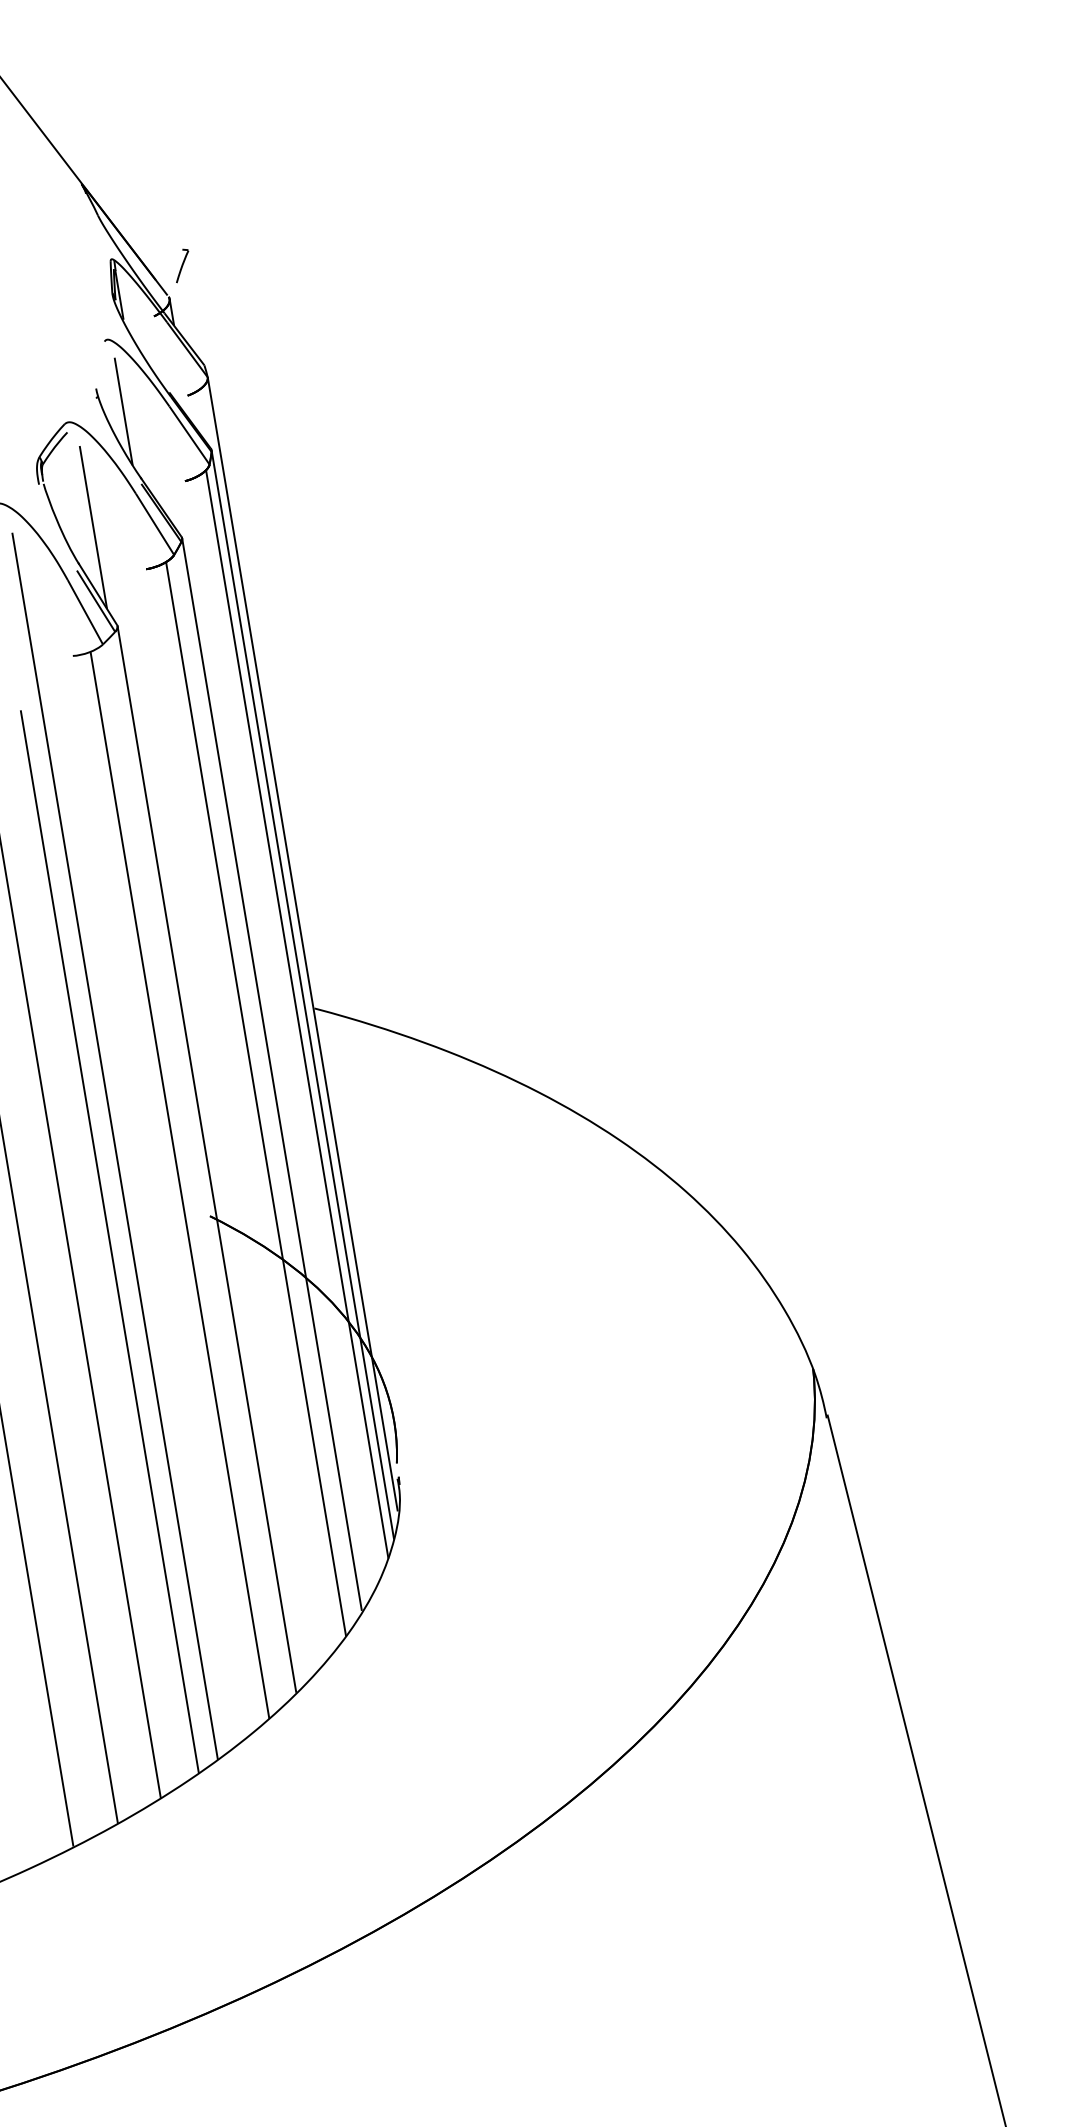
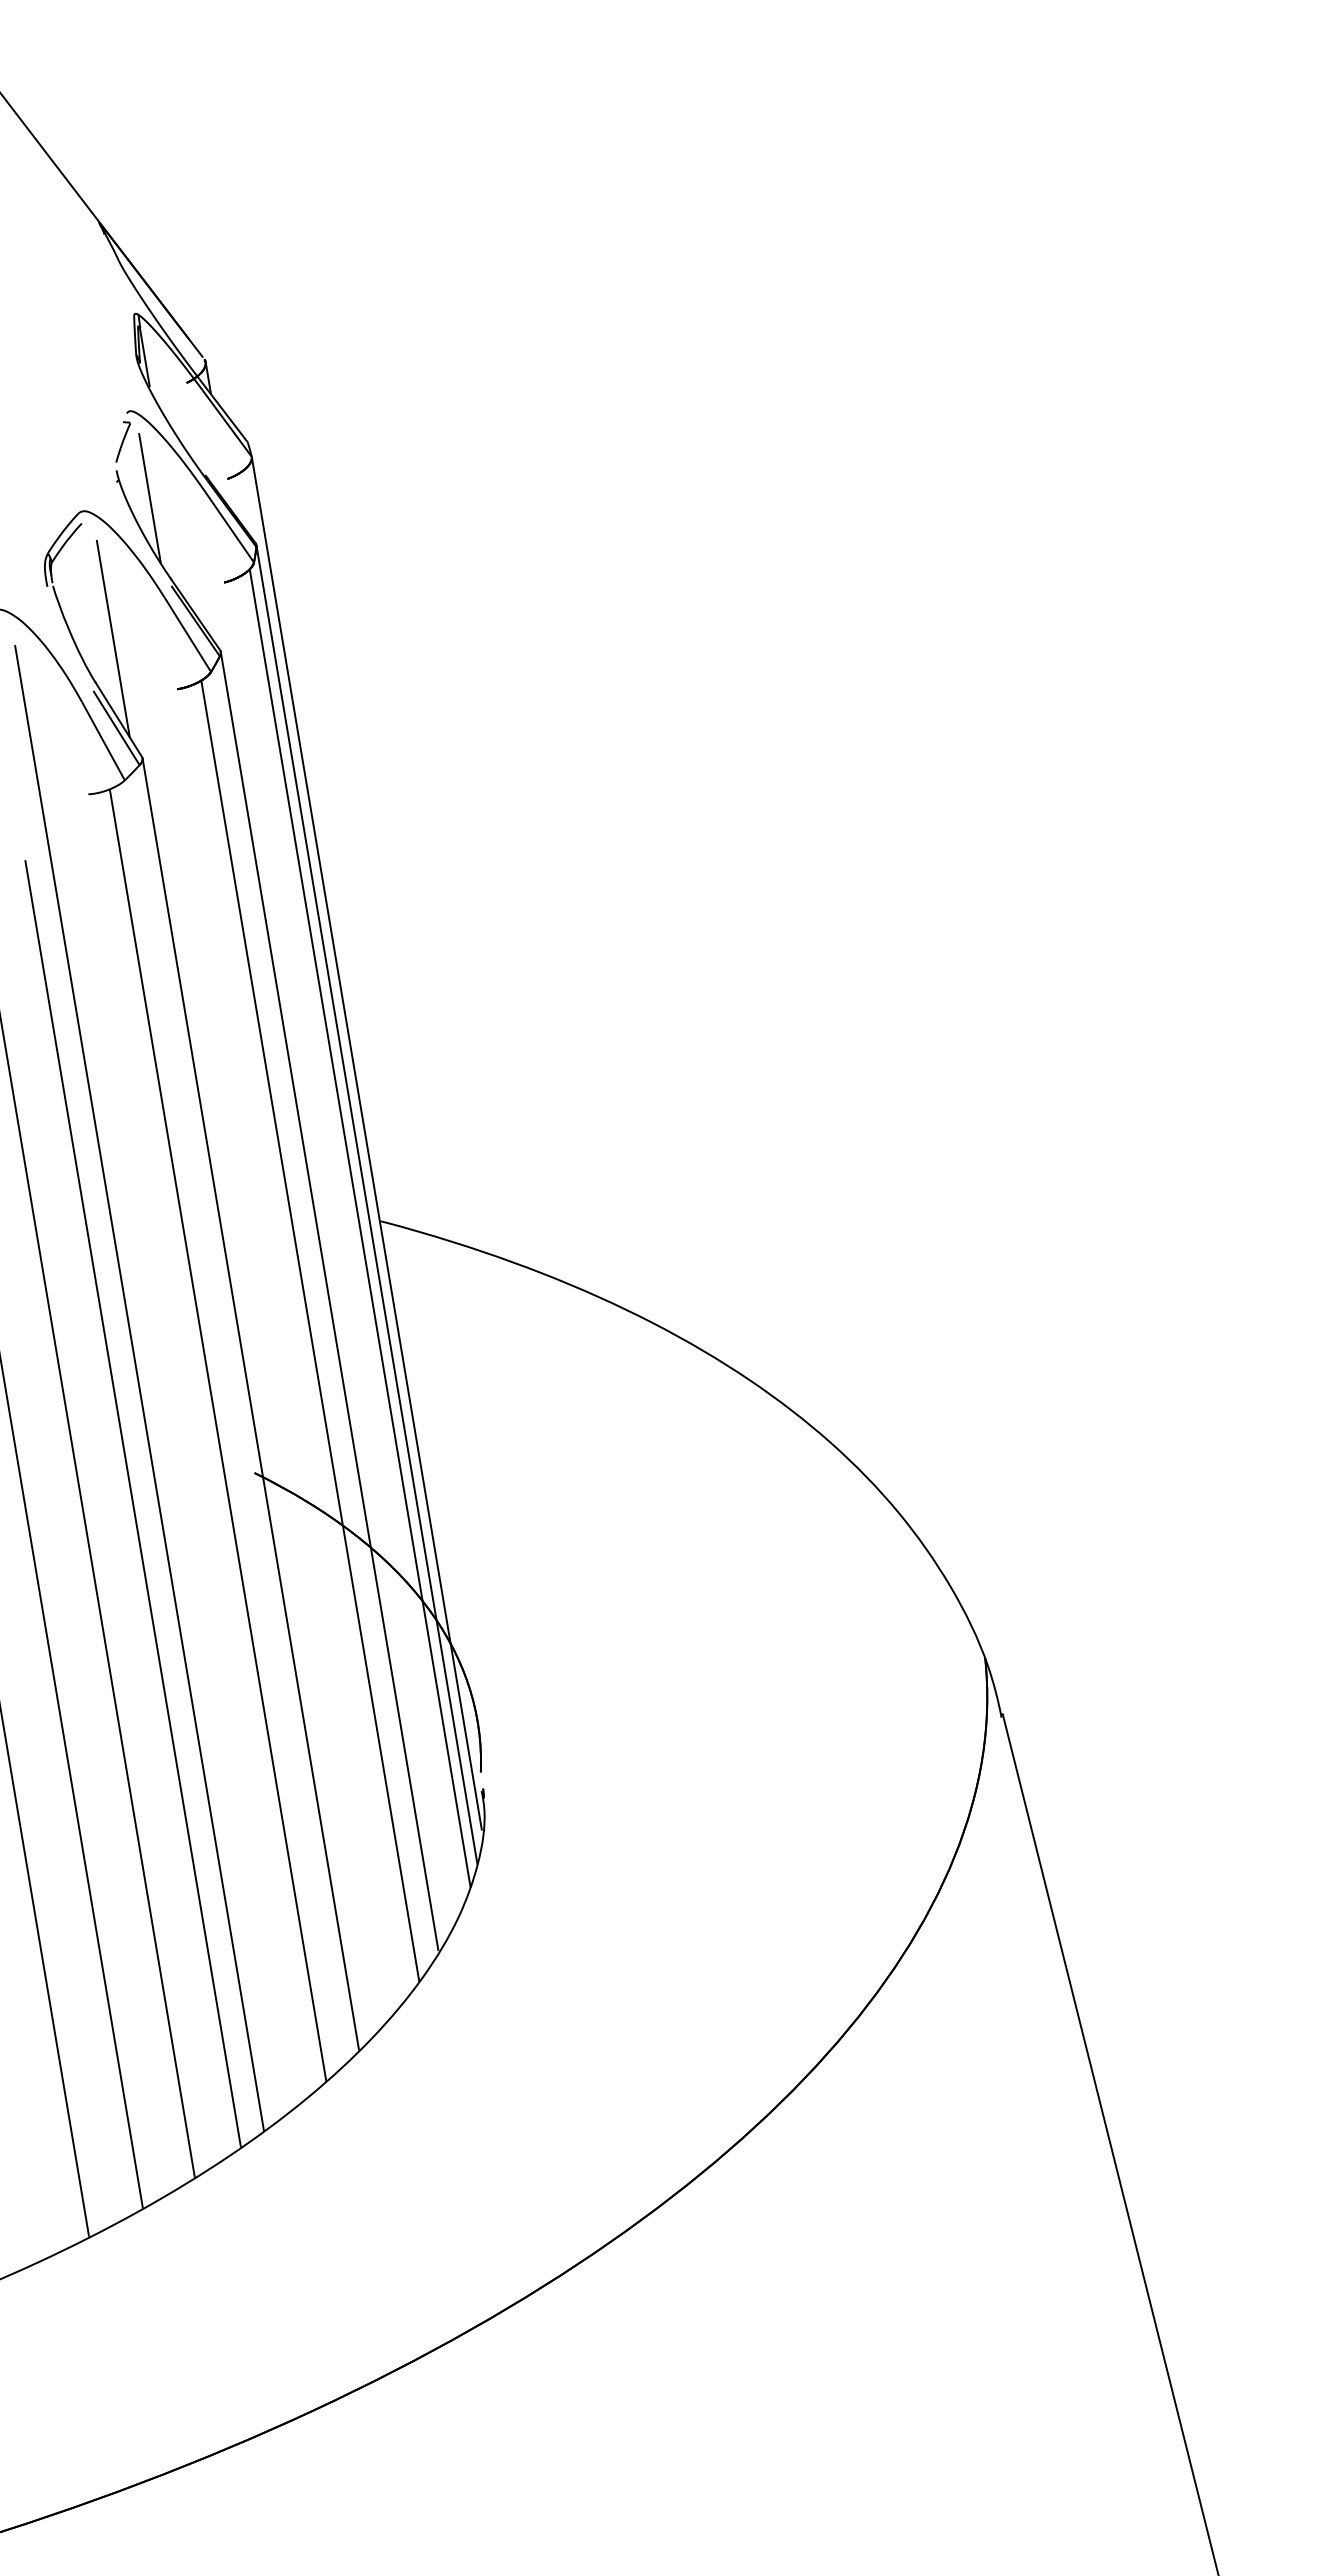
part: (181, 265) -> (122, 441), moved

